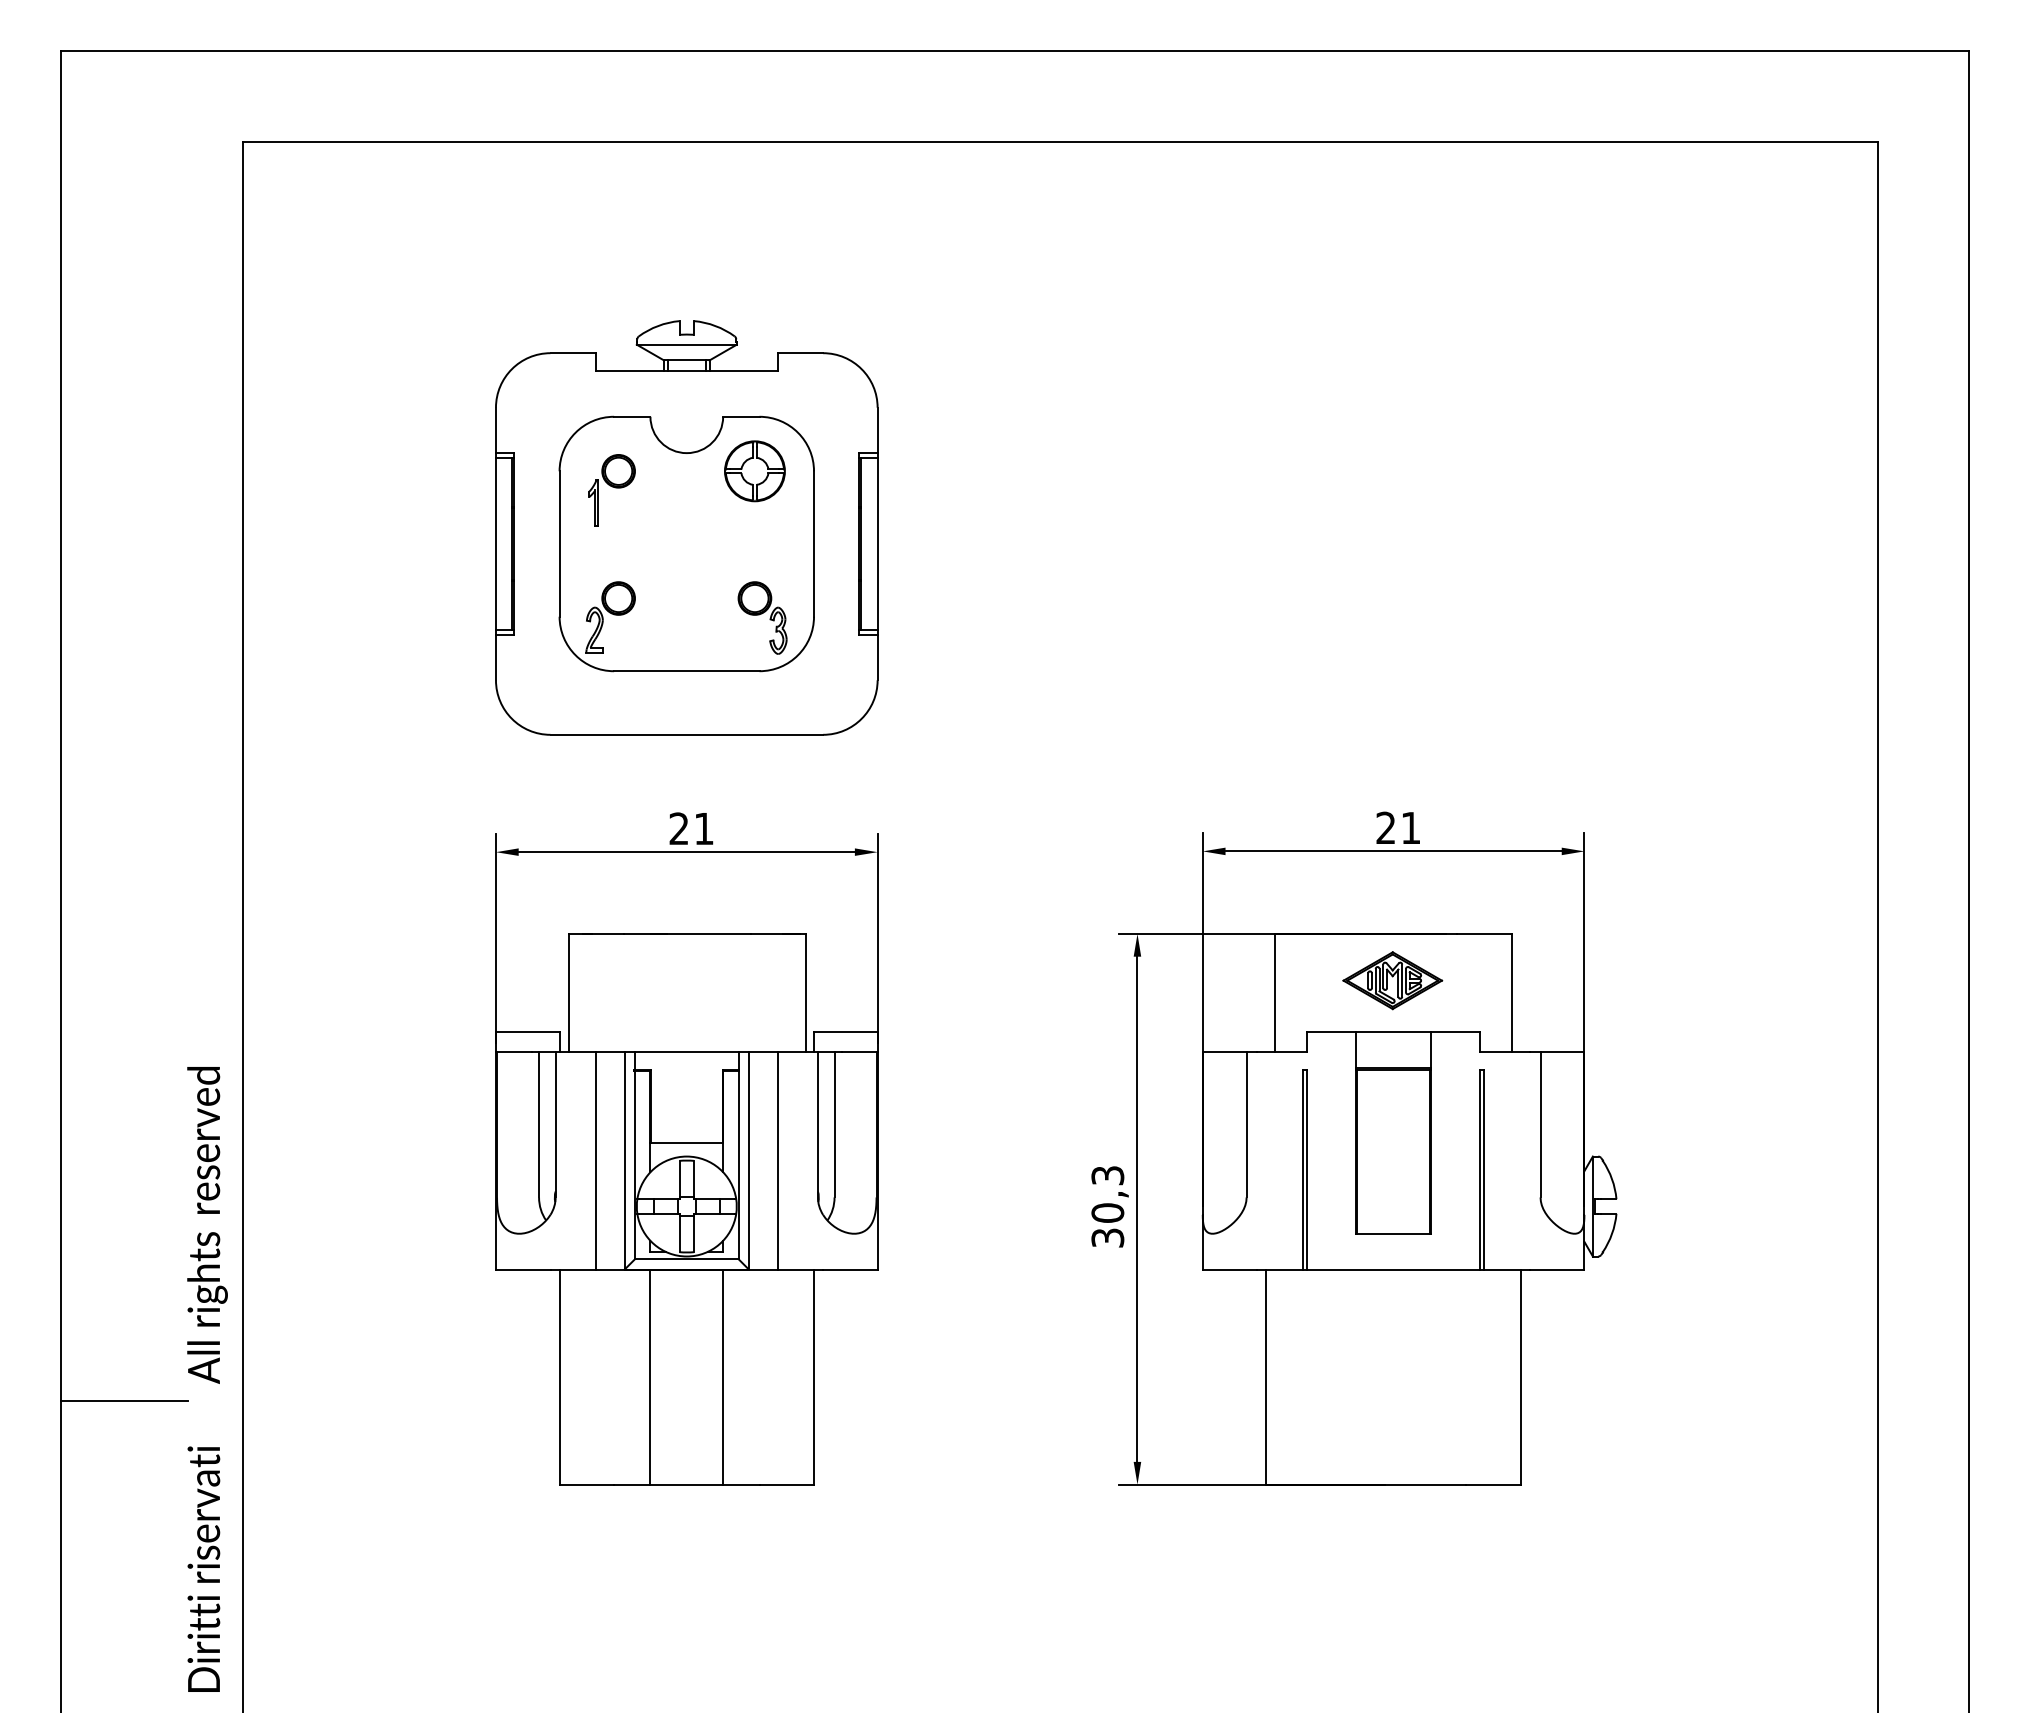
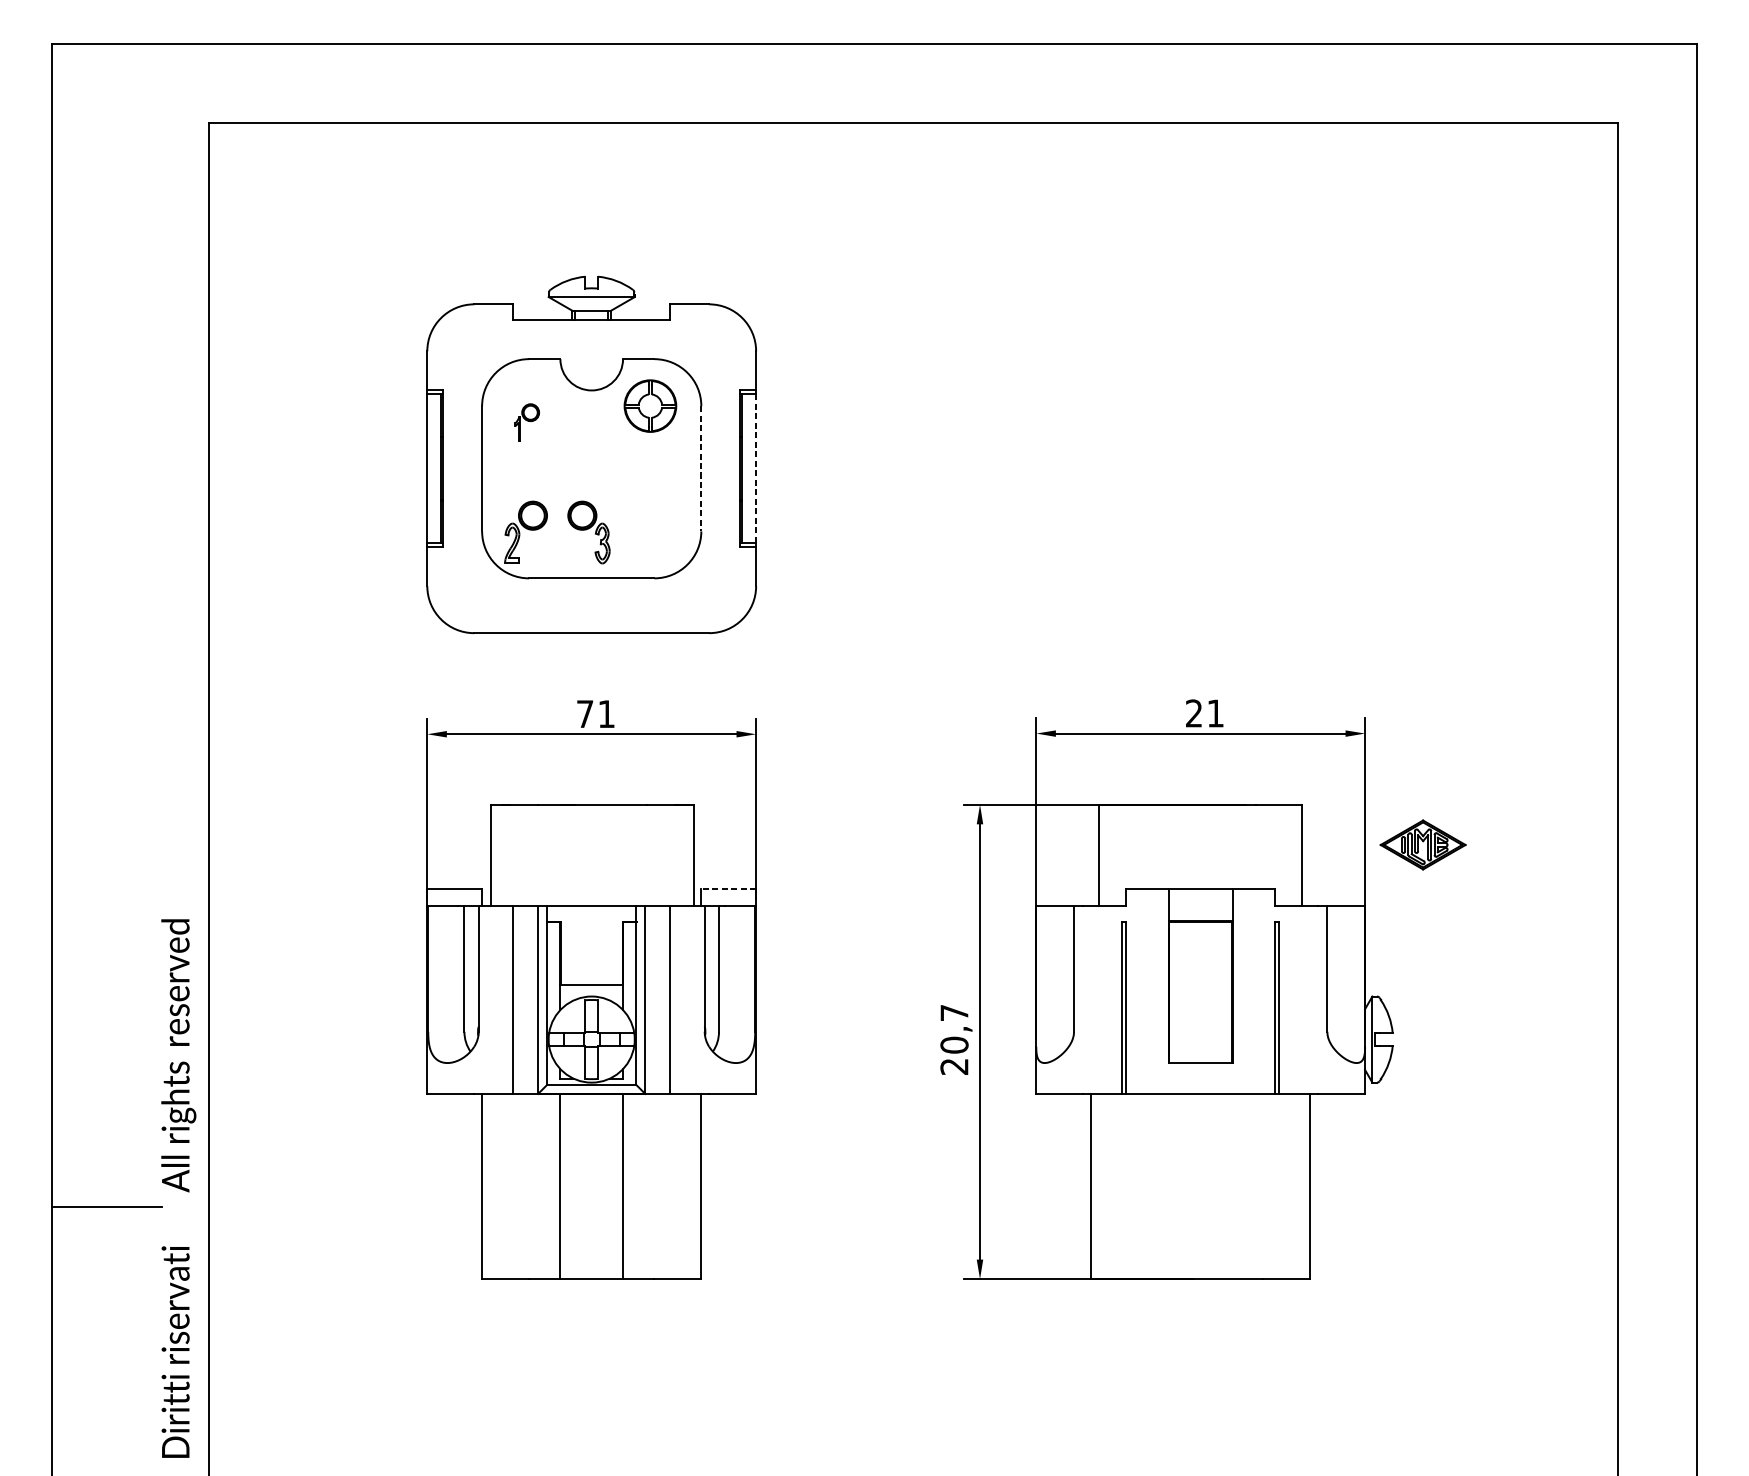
part: (611, 490) -> (526, 422), size x0.6
line: (814, 544) -> (701, 469), solid -> dashed
line: (877, 544) -> (756, 469), solid -> dashed
part: (762, 617) -> (588, 532), moved
text: (678, 828) -> (584, 713), 21 -> 71
part: (1392, 980) -> (1422, 844), moved
line: (845, 1032) -> (728, 889), solid -> dashed
text: (1107, 1206) -> (954, 1039), 30,3 -> 20,7

